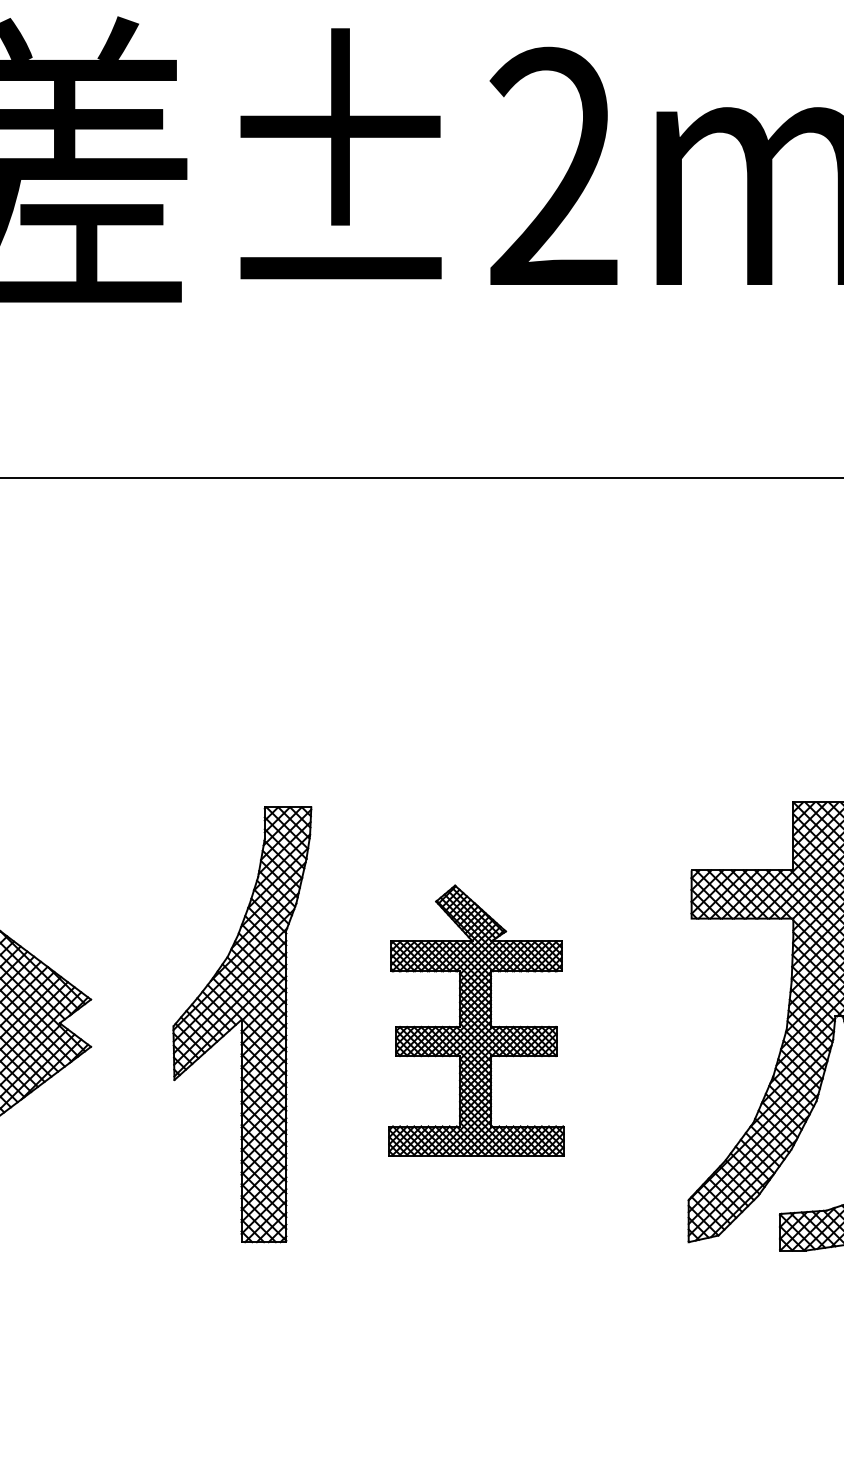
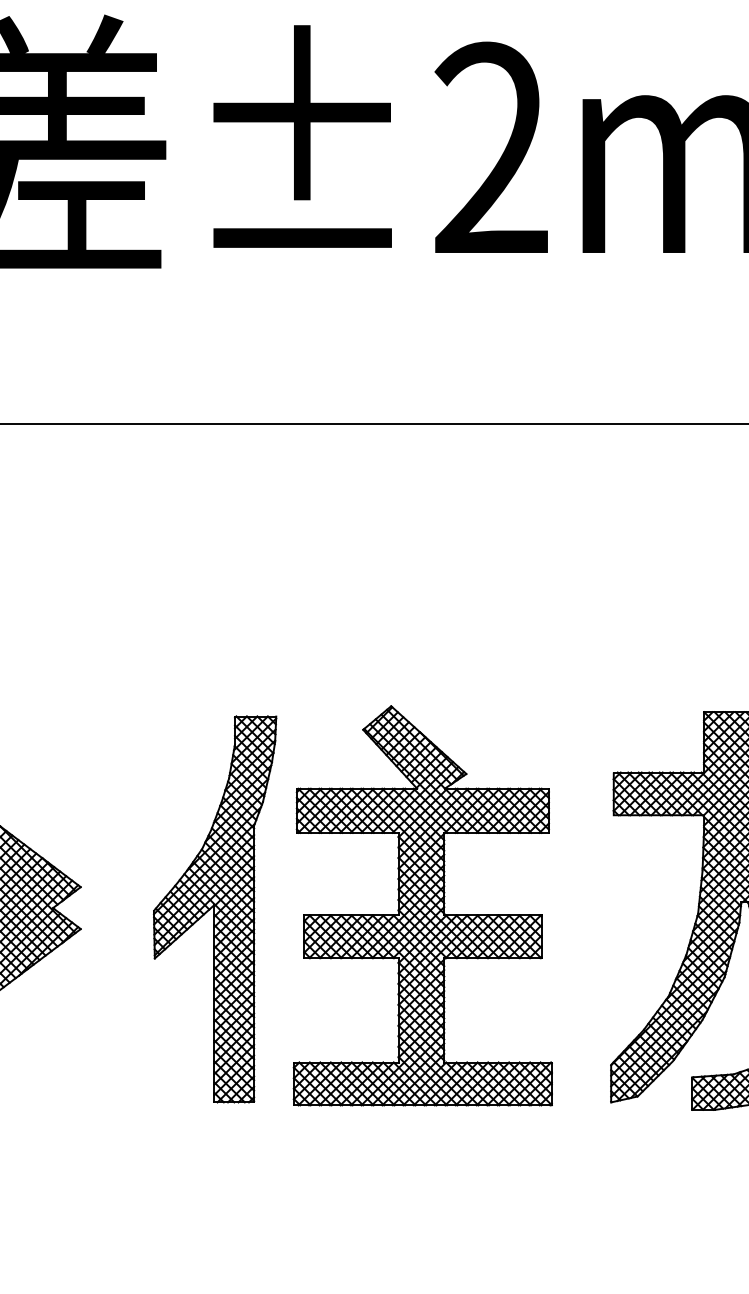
part: (476, 1020) -> (422, 905), size x1.67

